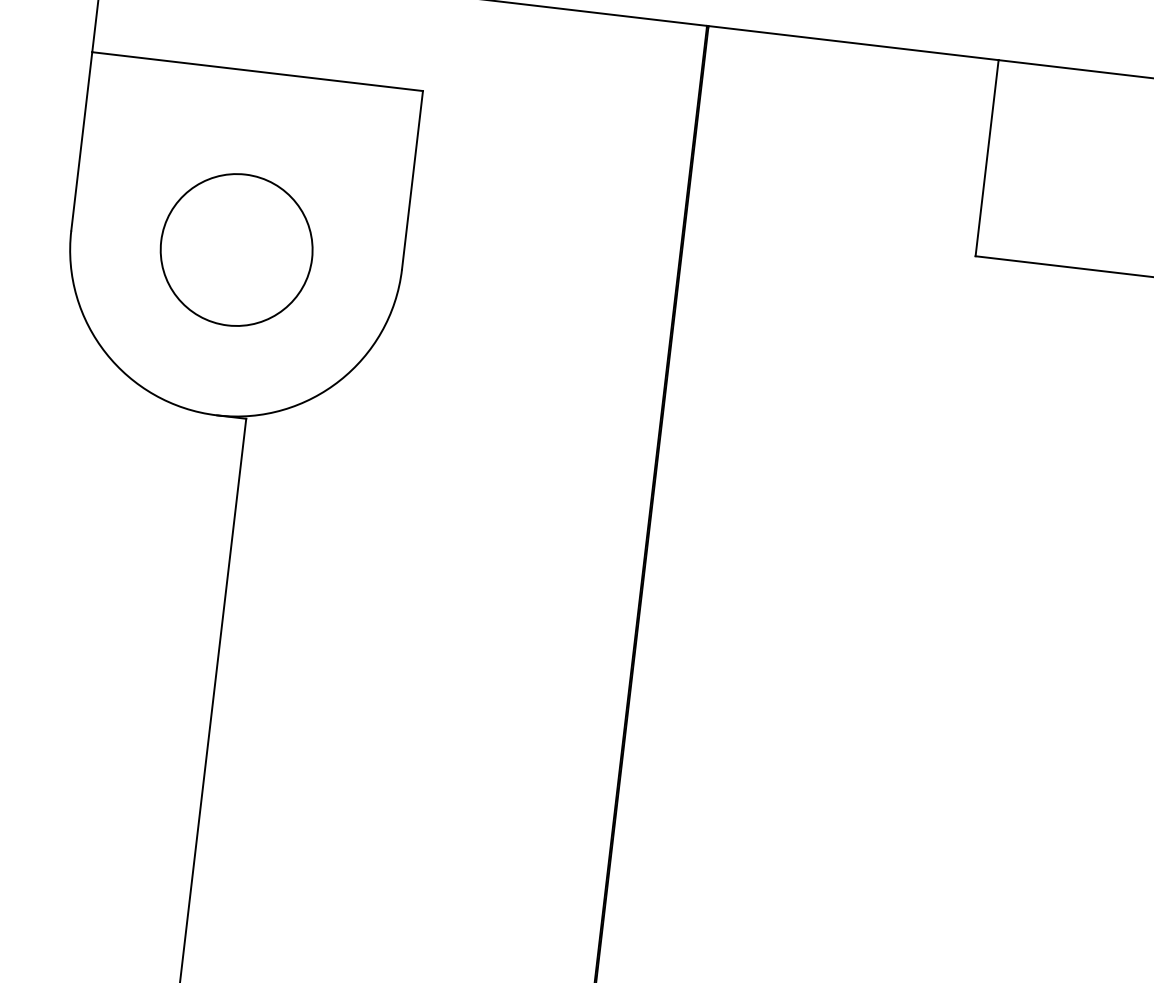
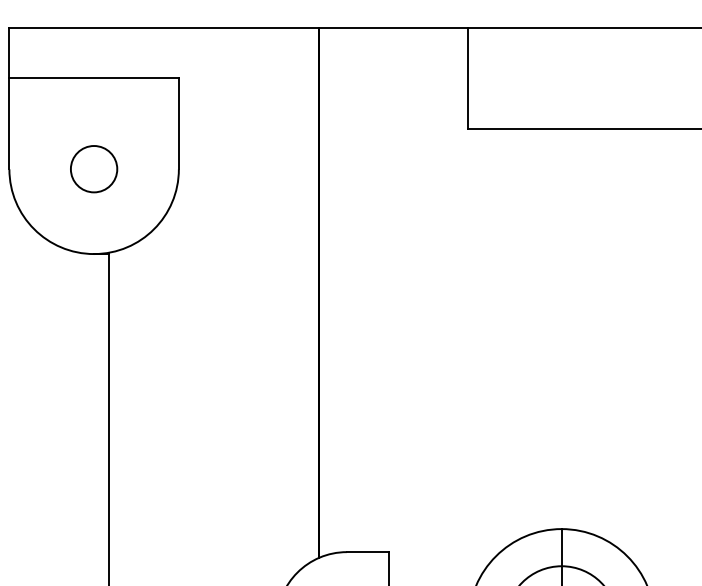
circle: (235, 248) -> (93, 168), size x0.6

